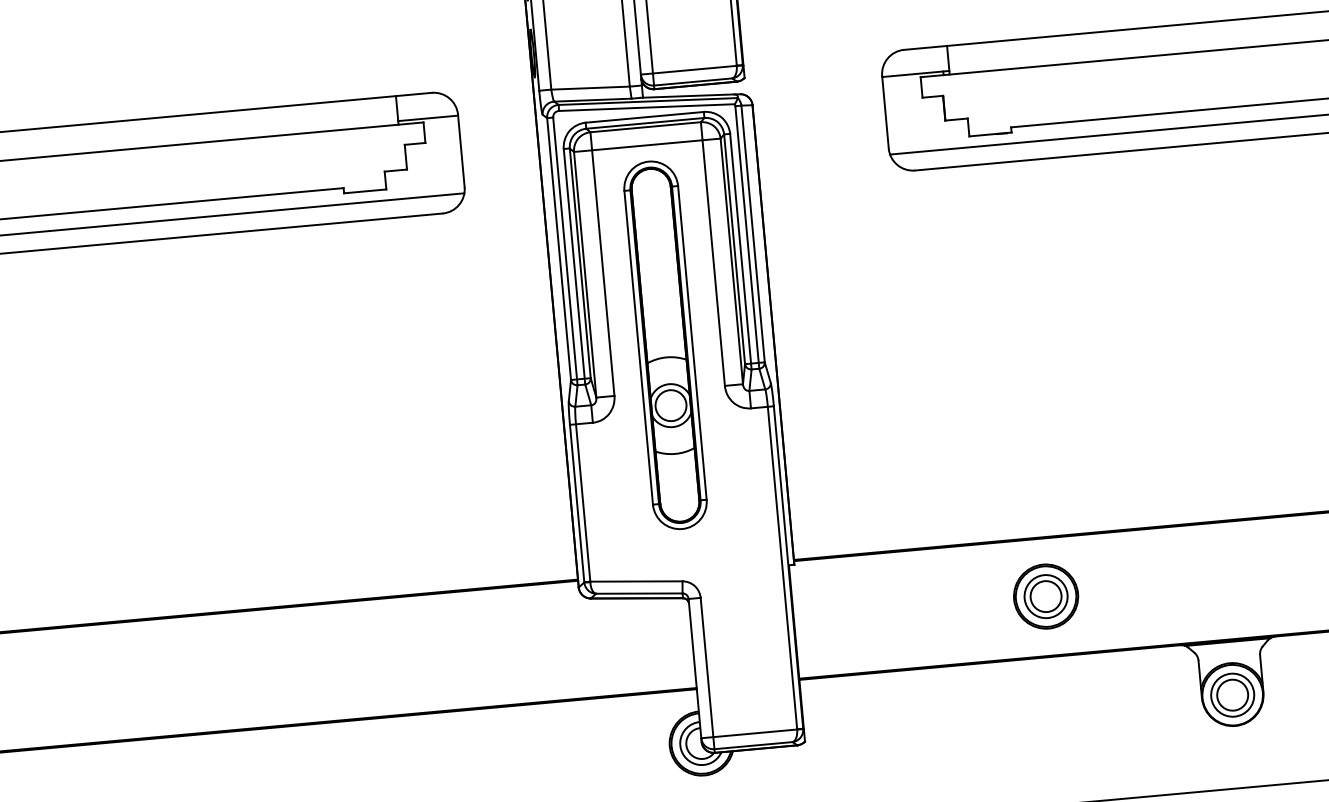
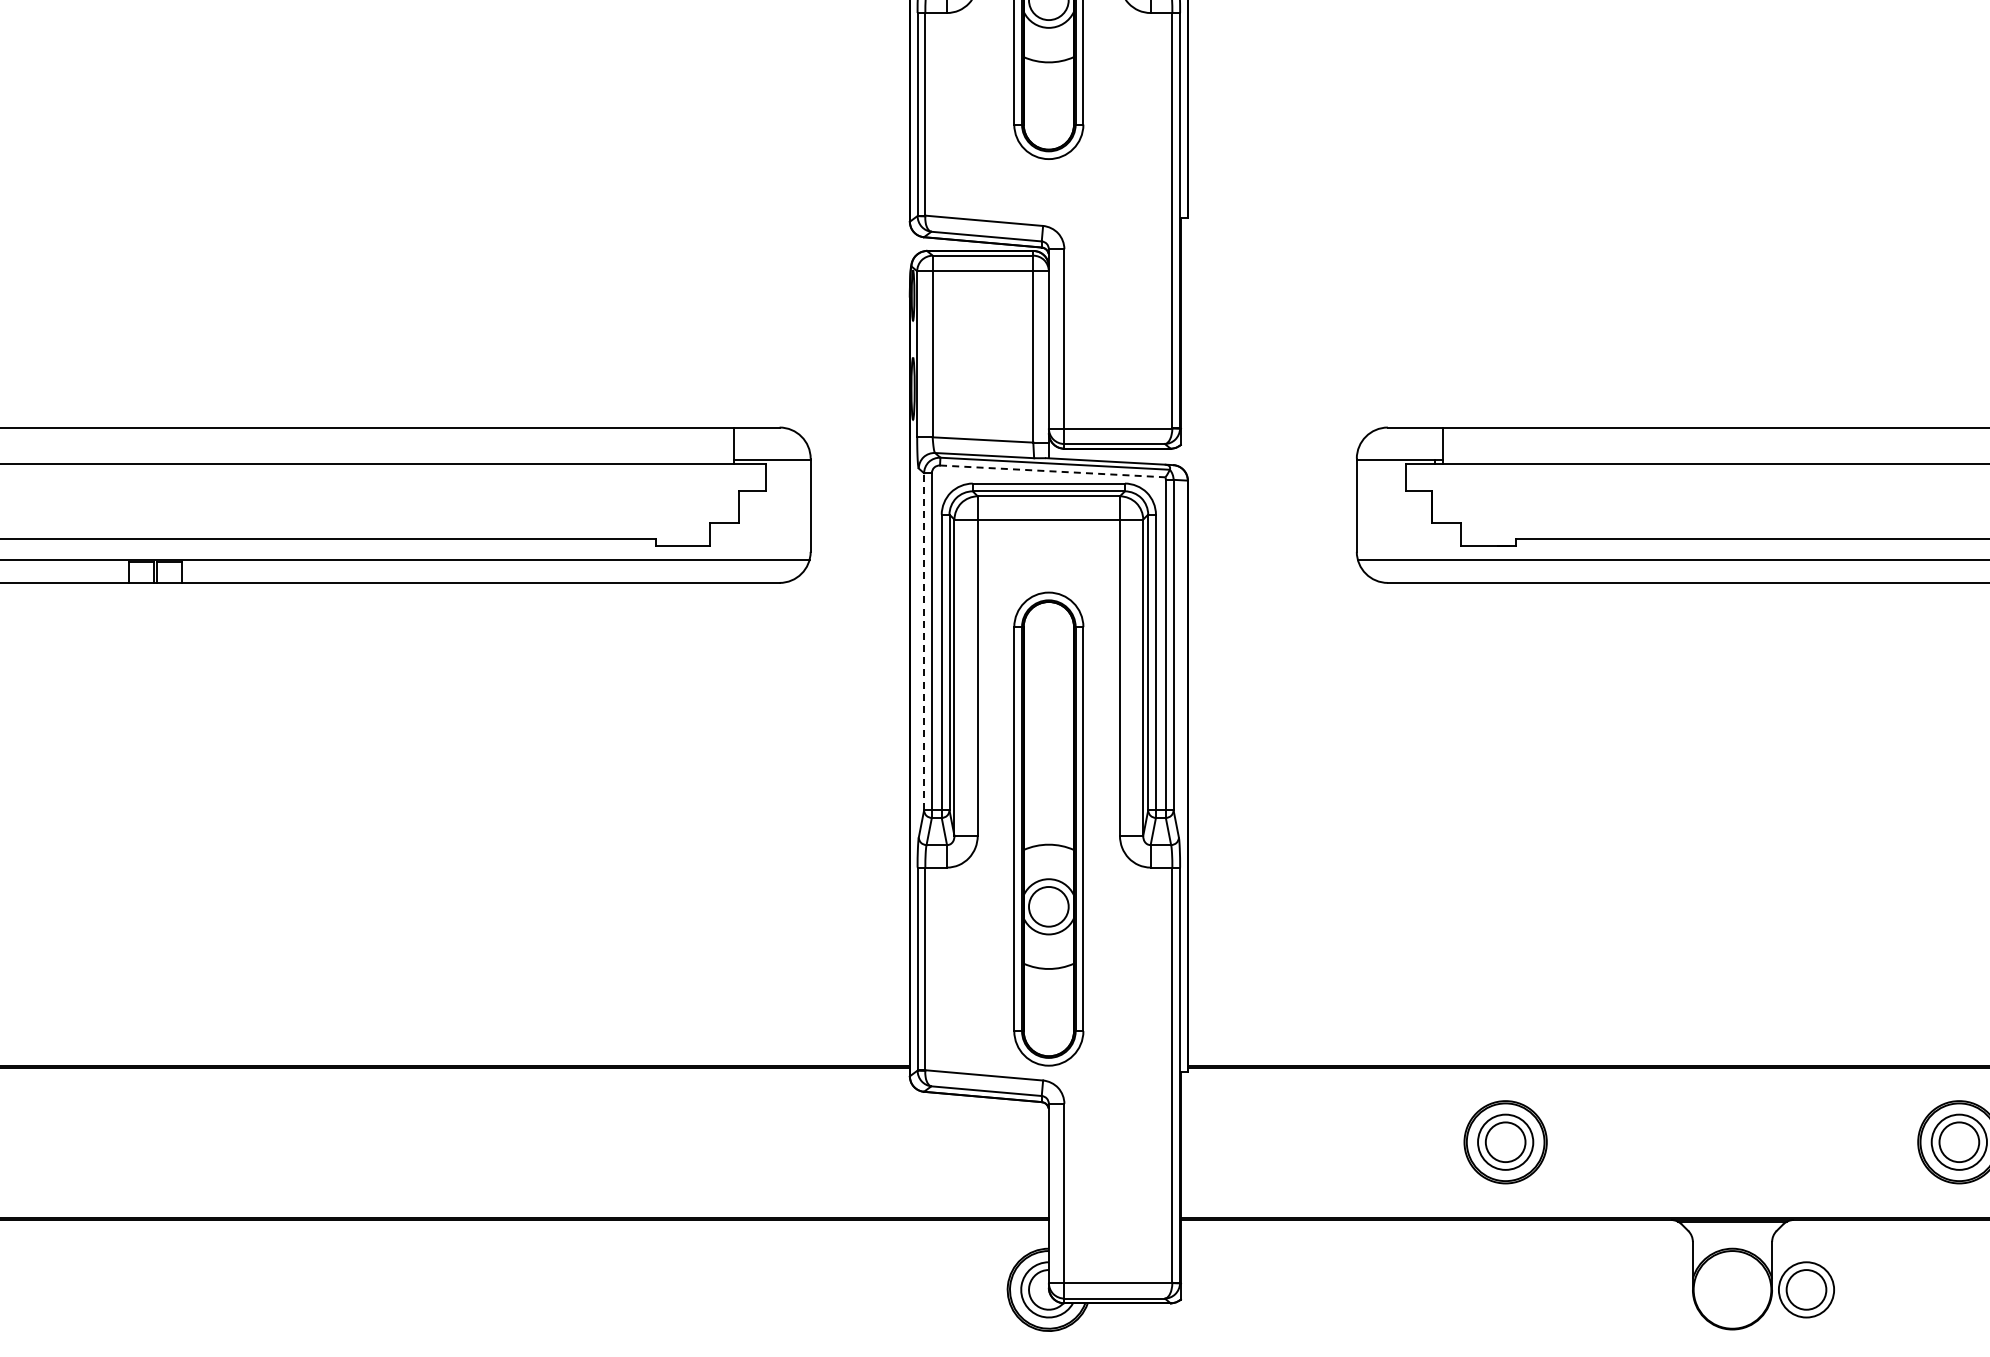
line: (646, 107) -> (1052, 471), solid -> dashed
line: (559, 248) -> (924, 641), solid -> dashed
part: (665, 344) -> (1048, 828), moved
part: (1232, 694) -> (1806, 1289), moved

